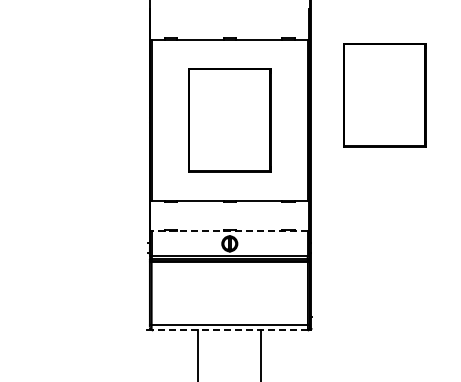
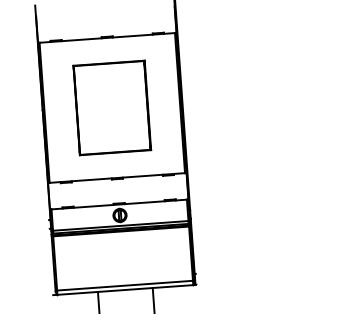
part: (384, 95) -> (245, 76), removed
line: (229, 231) -> (118, 204), dashed -> solid
line: (229, 329) -> (125, 289), dashed -> solid

